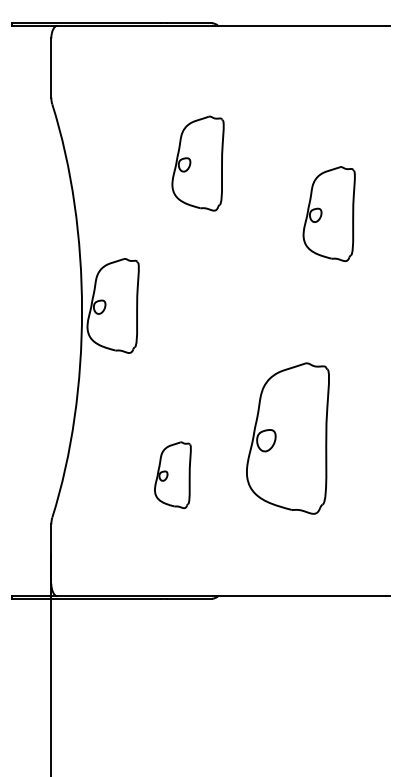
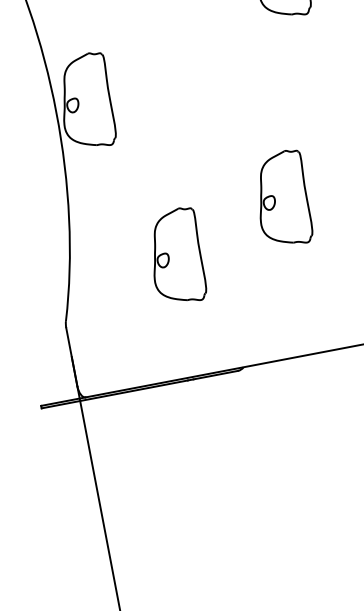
part: (287, 438) -> (282, 199), size x0.62
part: (172, 475) -> (176, 257), size x1.43

